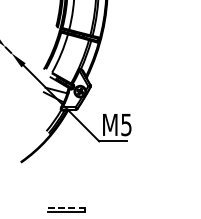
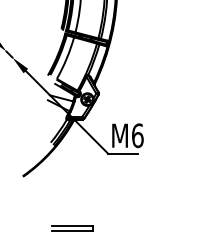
text: (126, 124) -> (137, 135), M5 -> M6
line: (65, 208) -> (71, 226), dashed -> solid

